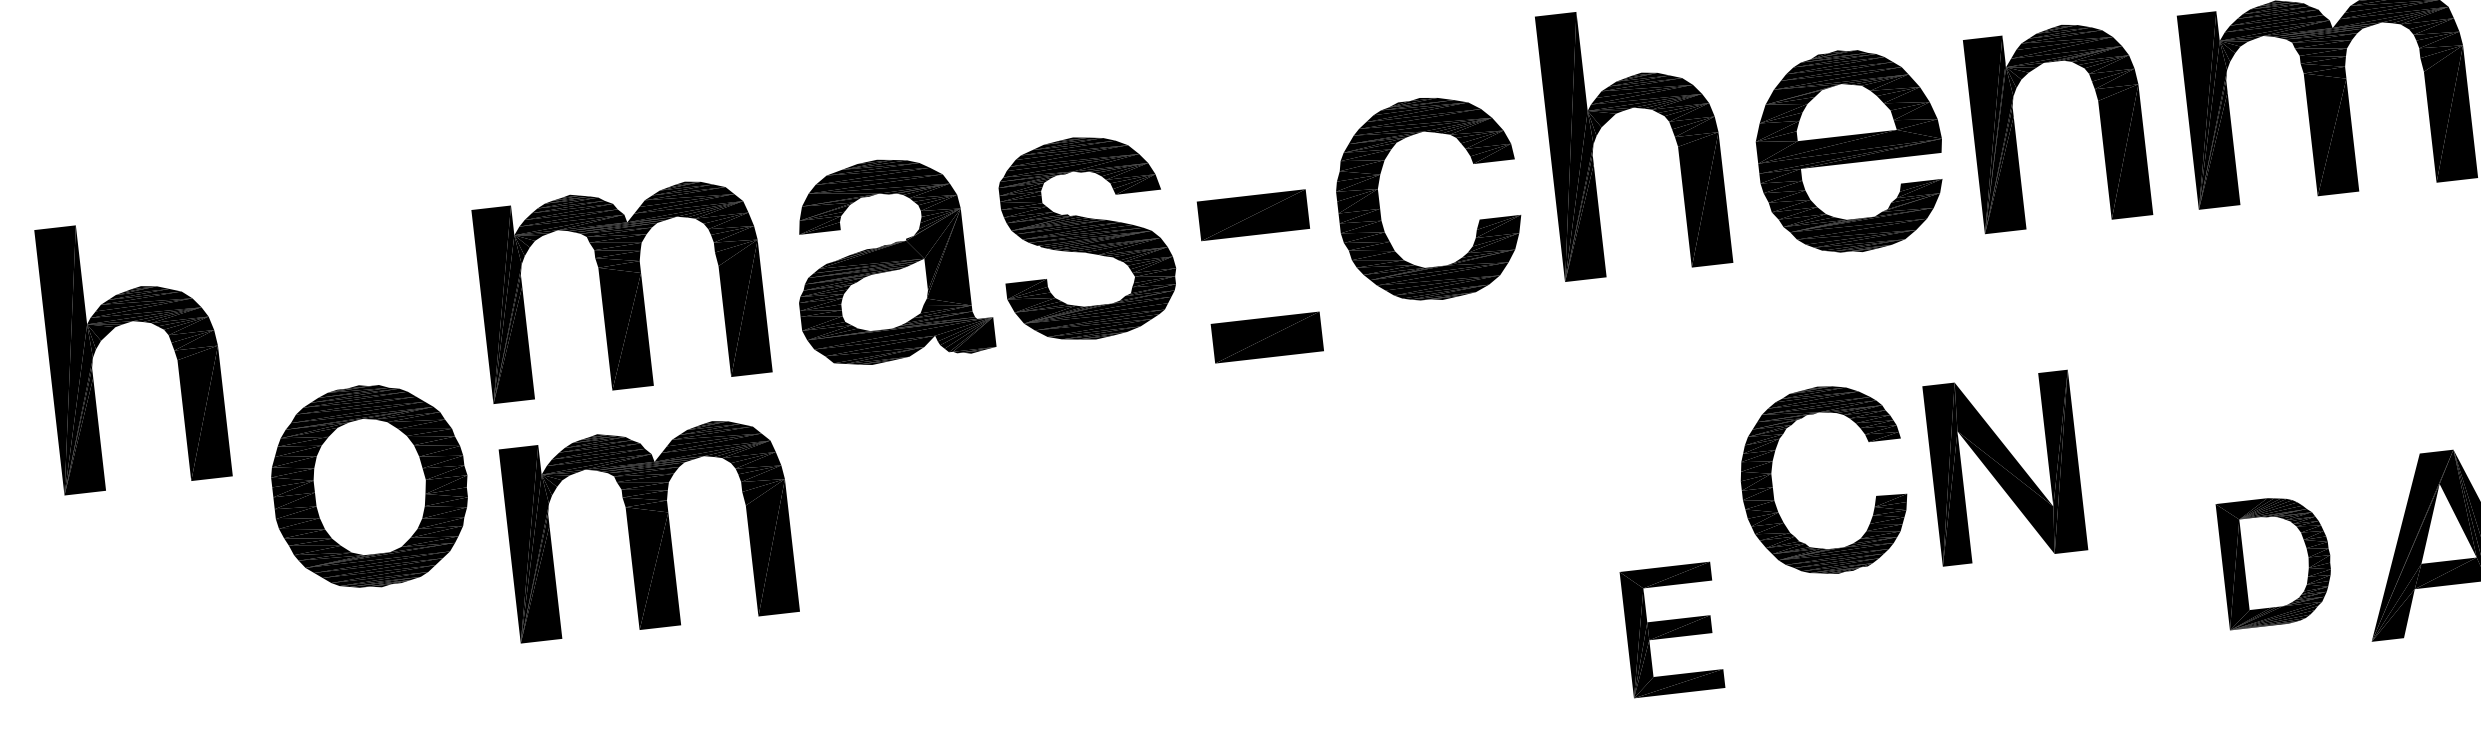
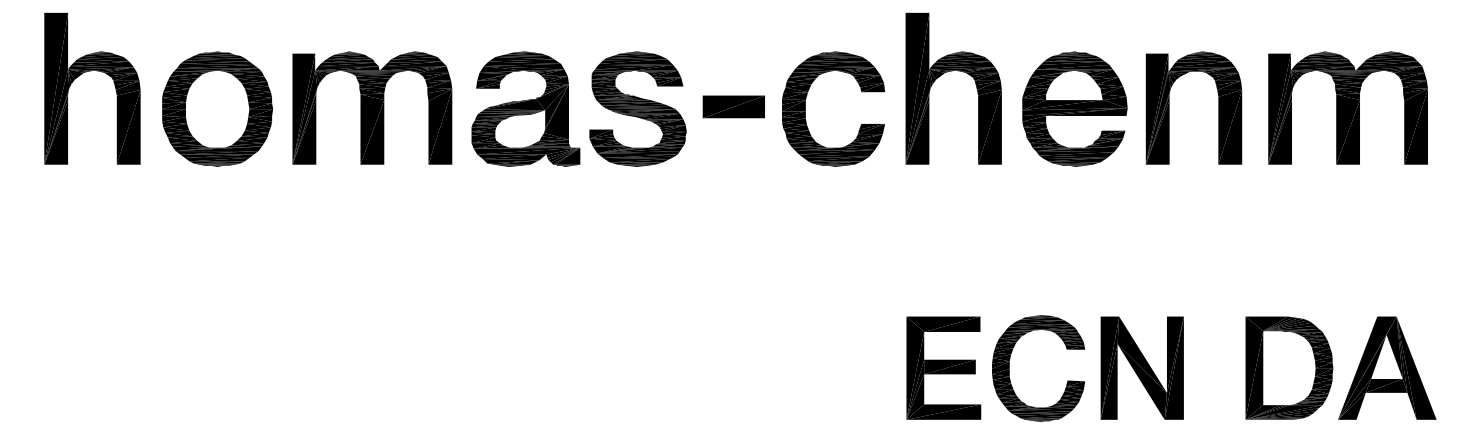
part: (128, 323) -> (91, 71), moved
part: (1266, 336) -> (733, 176), removed
part: (2003, 467) -> (1141, 367), moved
part: (369, 485) -> (217, 108), moved
part: (1772, 486) -> (1009, 368), moved
part: (649, 527) -> (372, 244), removed
part: (2276, 560) -> (1289, 367), size x1.43
part: (1671, 628) -> (943, 367), size x1.43

